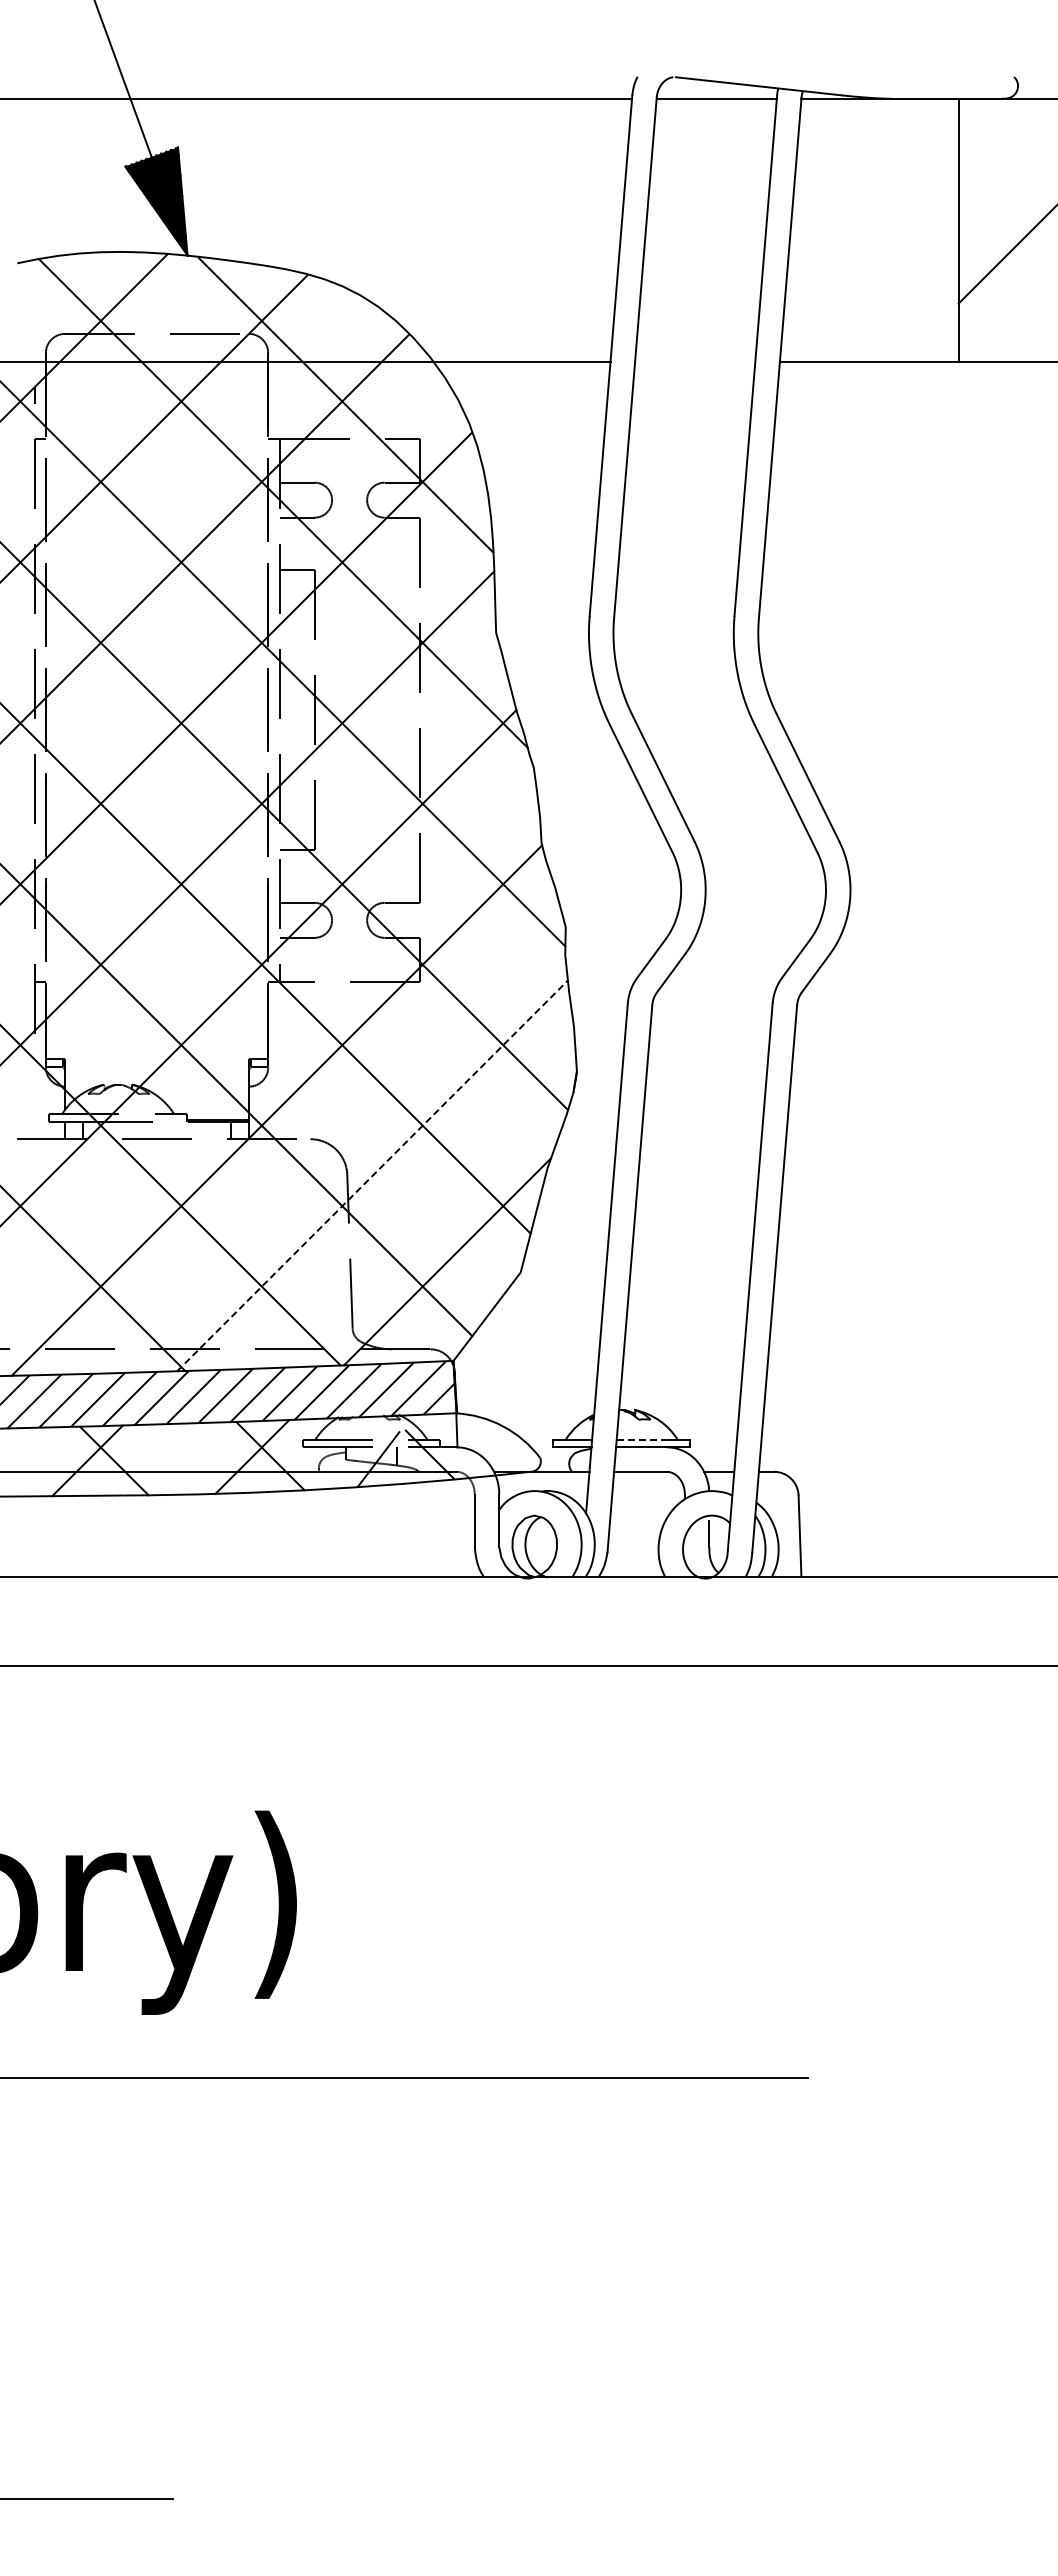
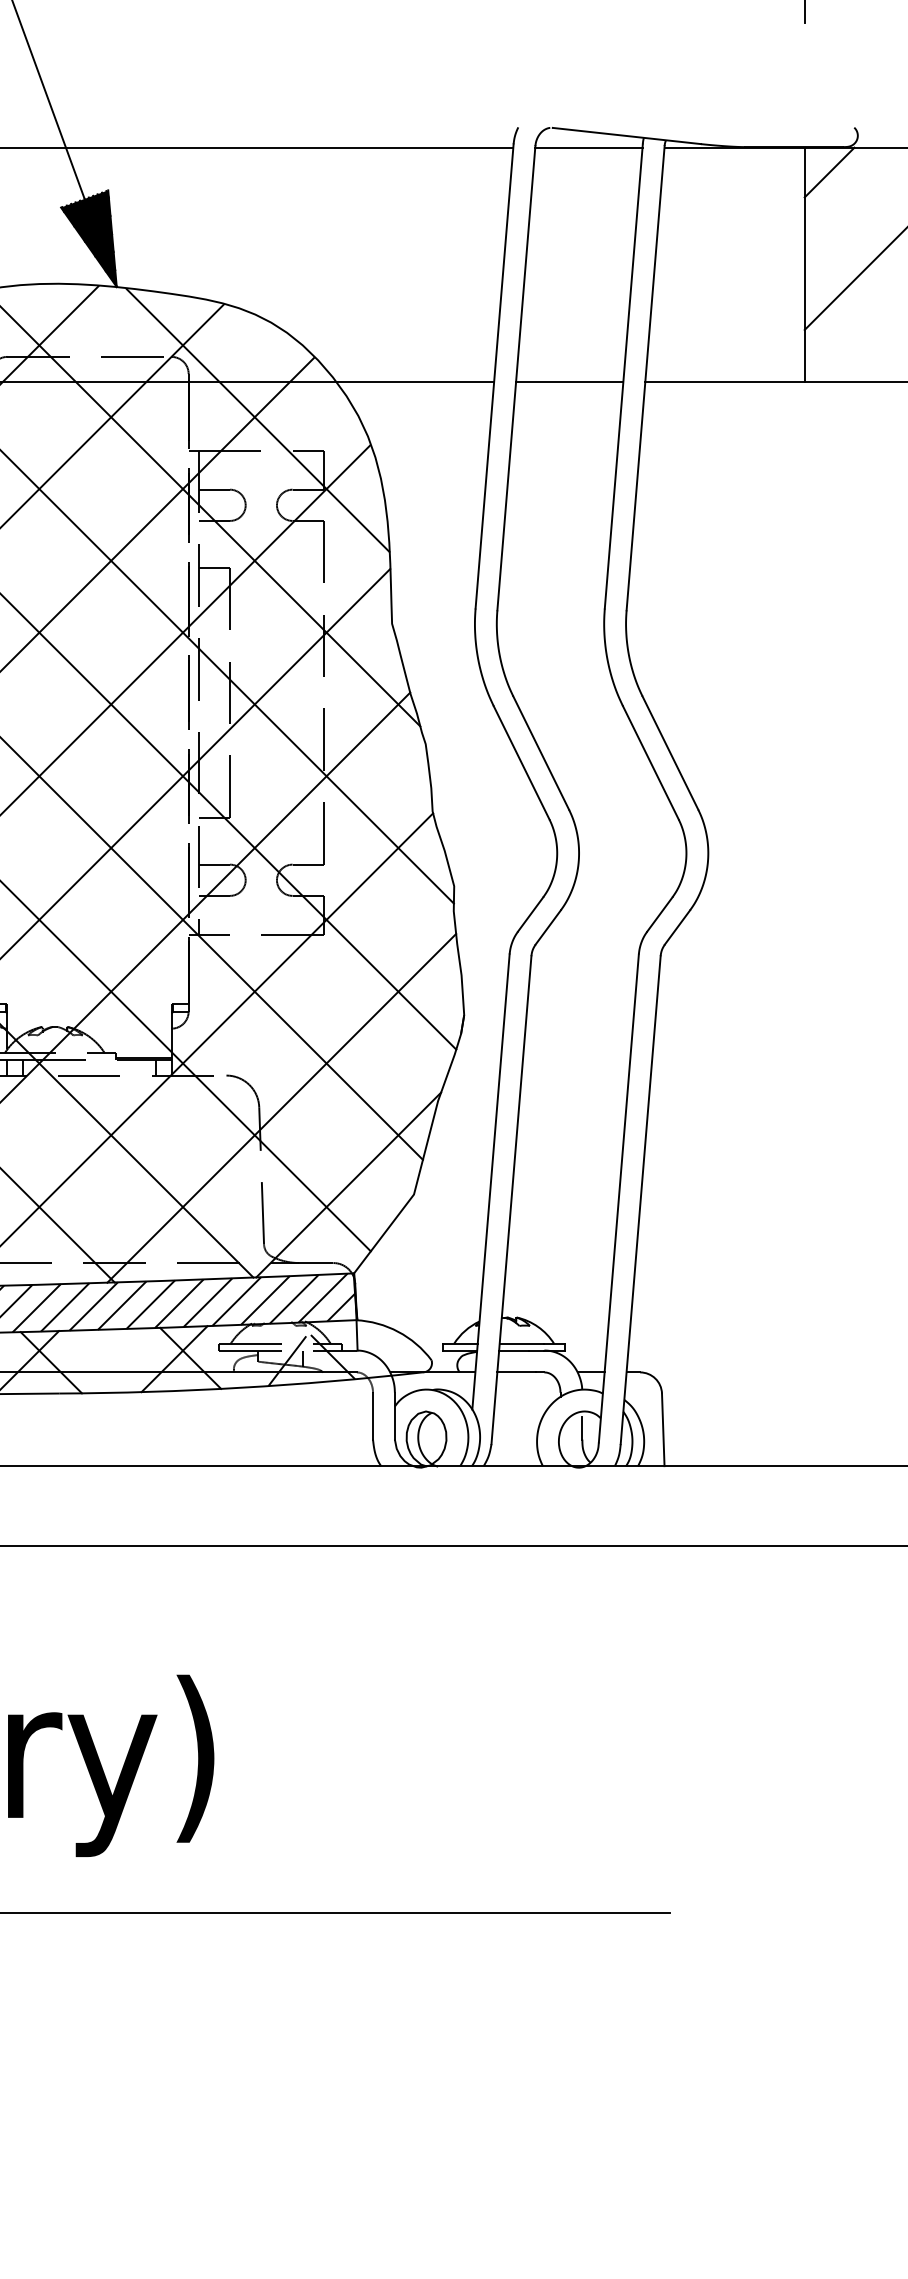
line: (986, 127) -> (829, 172), added
line: (695, 362) -> (570, 382), added
line: (372, 1175) -> (281, 1107), dashed -> solid
line: (641, 1439) -> (521, 1343), dashed -> solid

